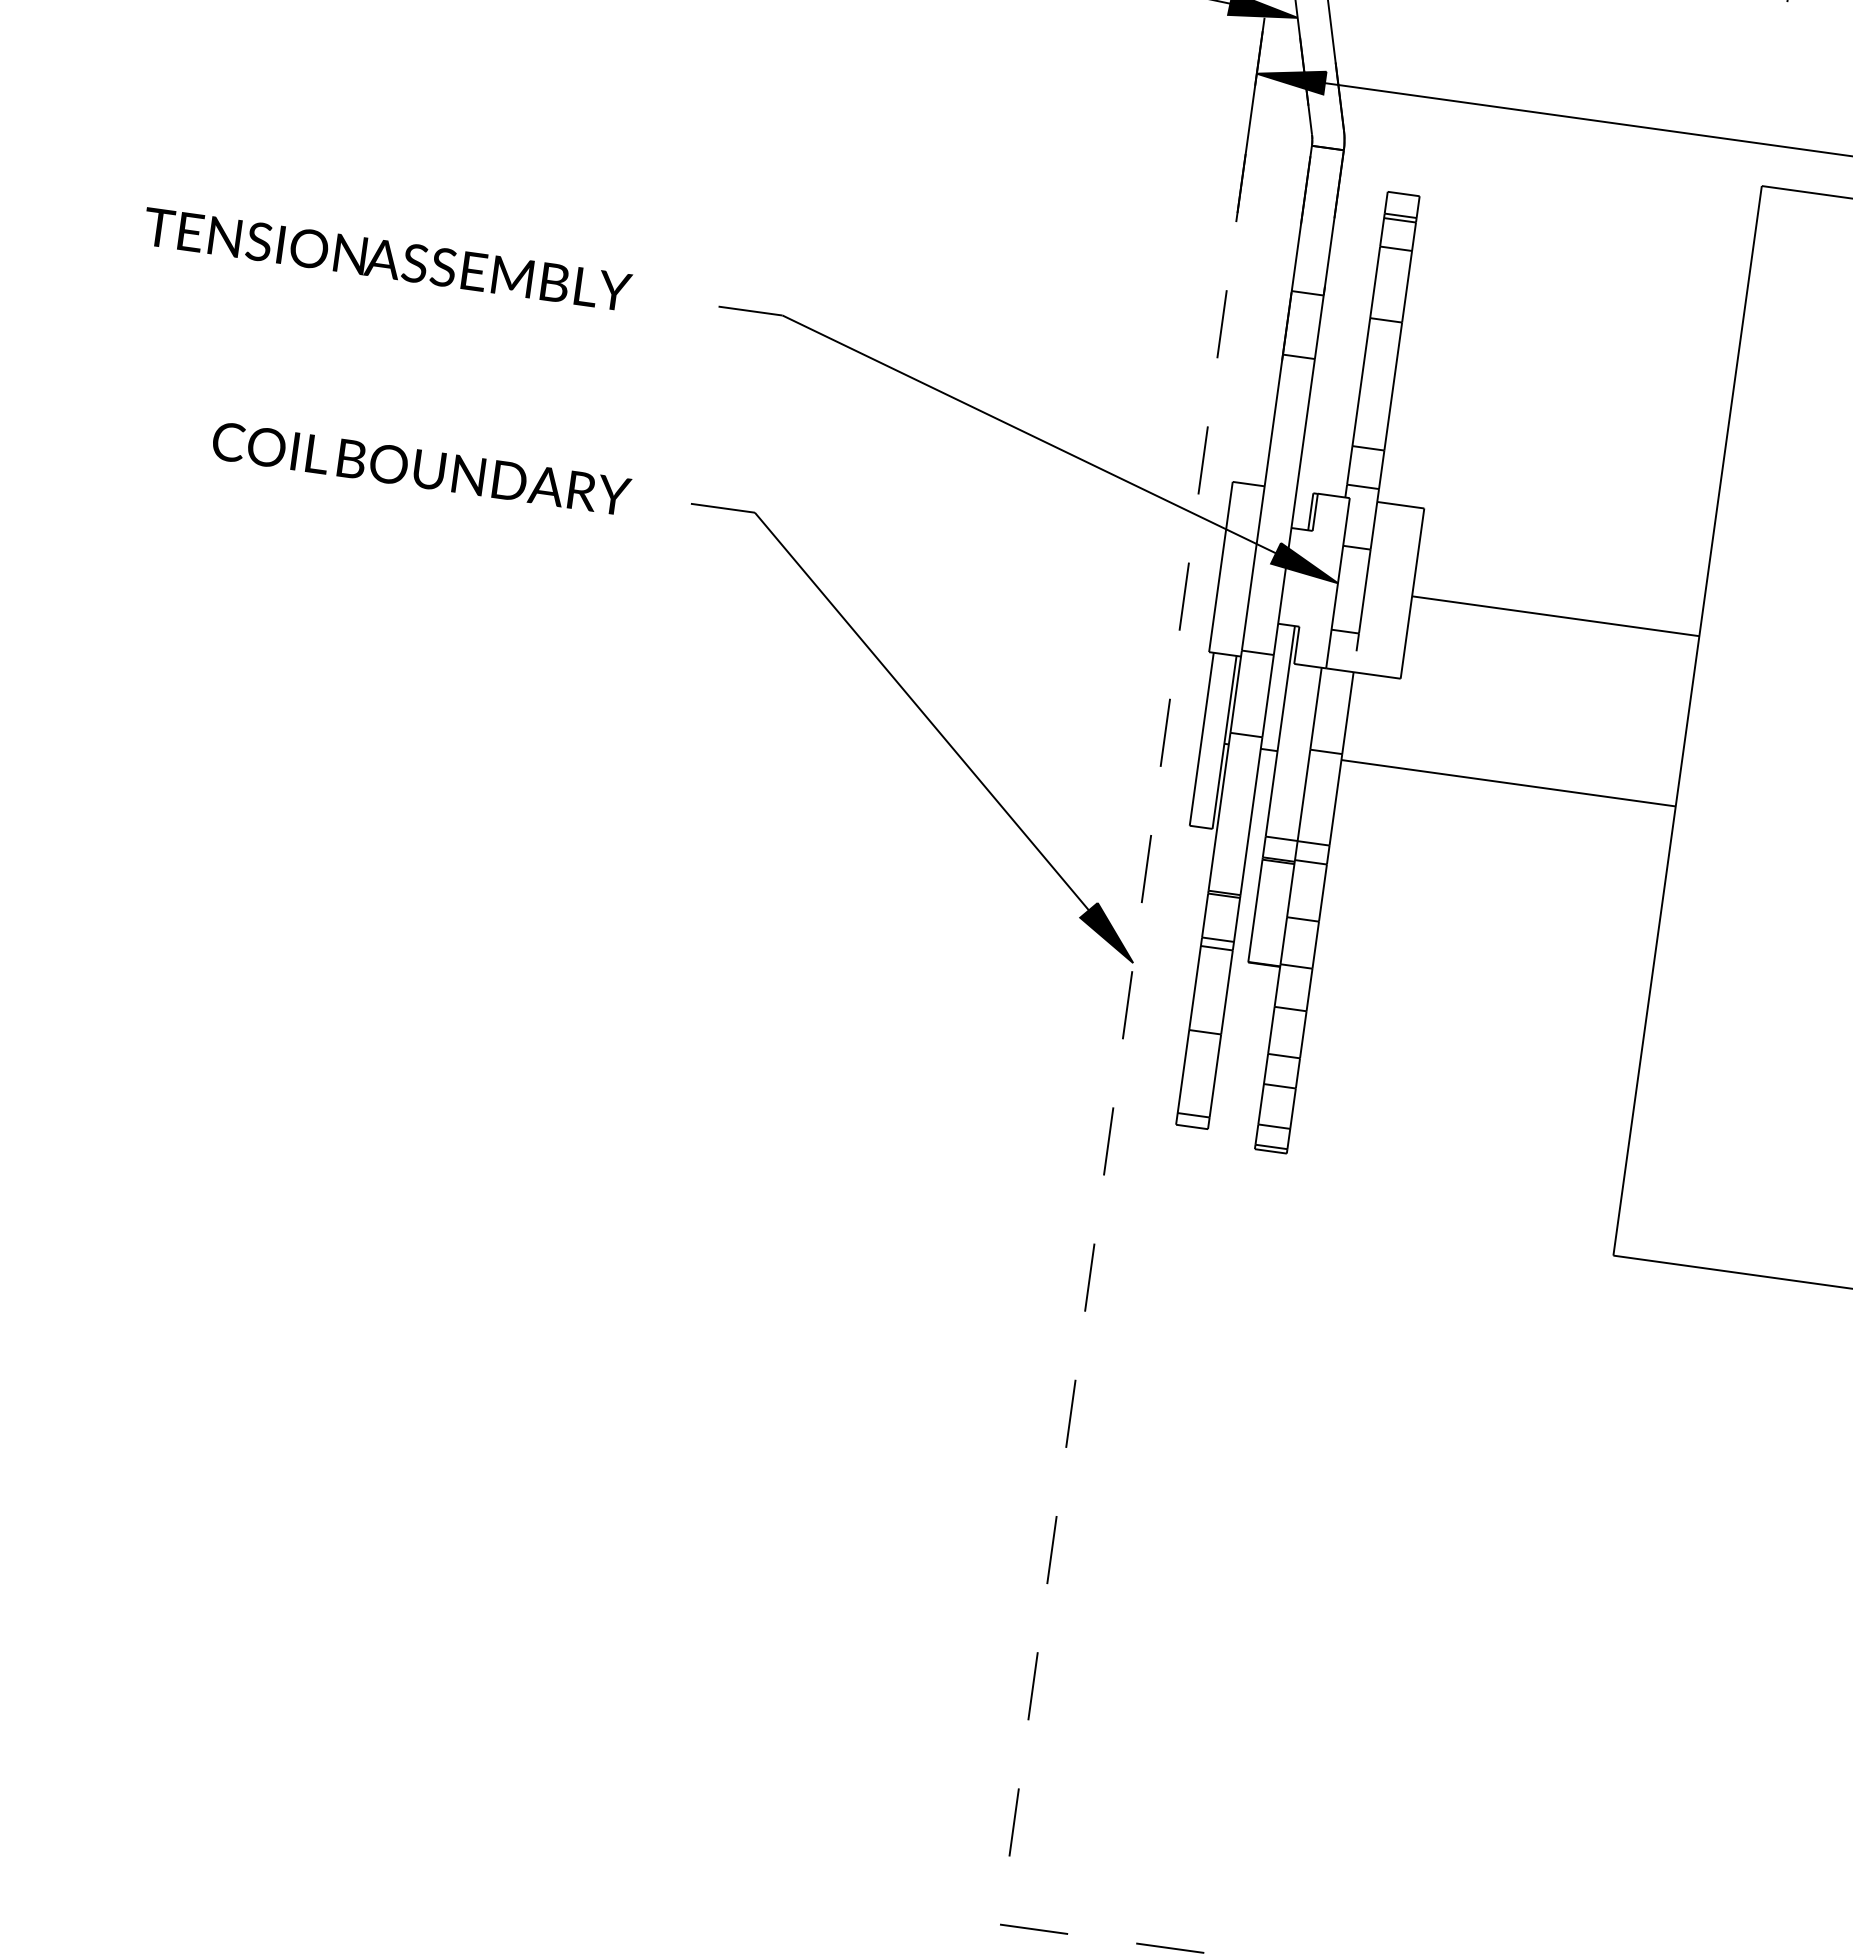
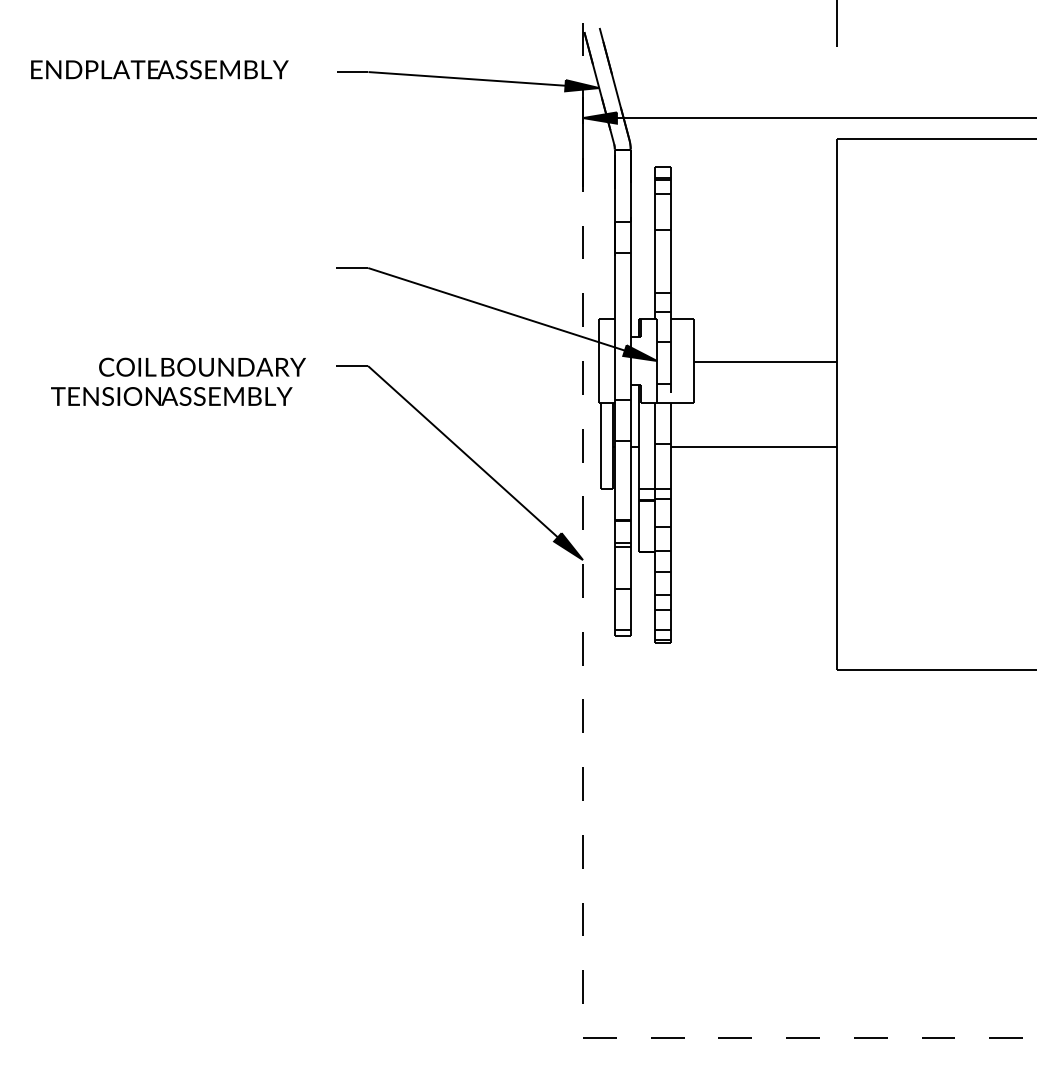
text: (386, 259) -> (171, 396), moved

